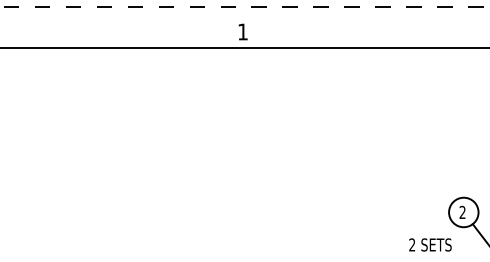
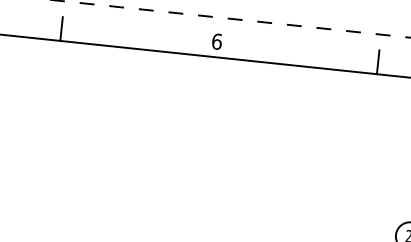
text: (243, 31) -> (217, 41), 1 -> 6
line: (80, 35) -> (61, 28), added
line: (411, 35) -> (377, 61), added

